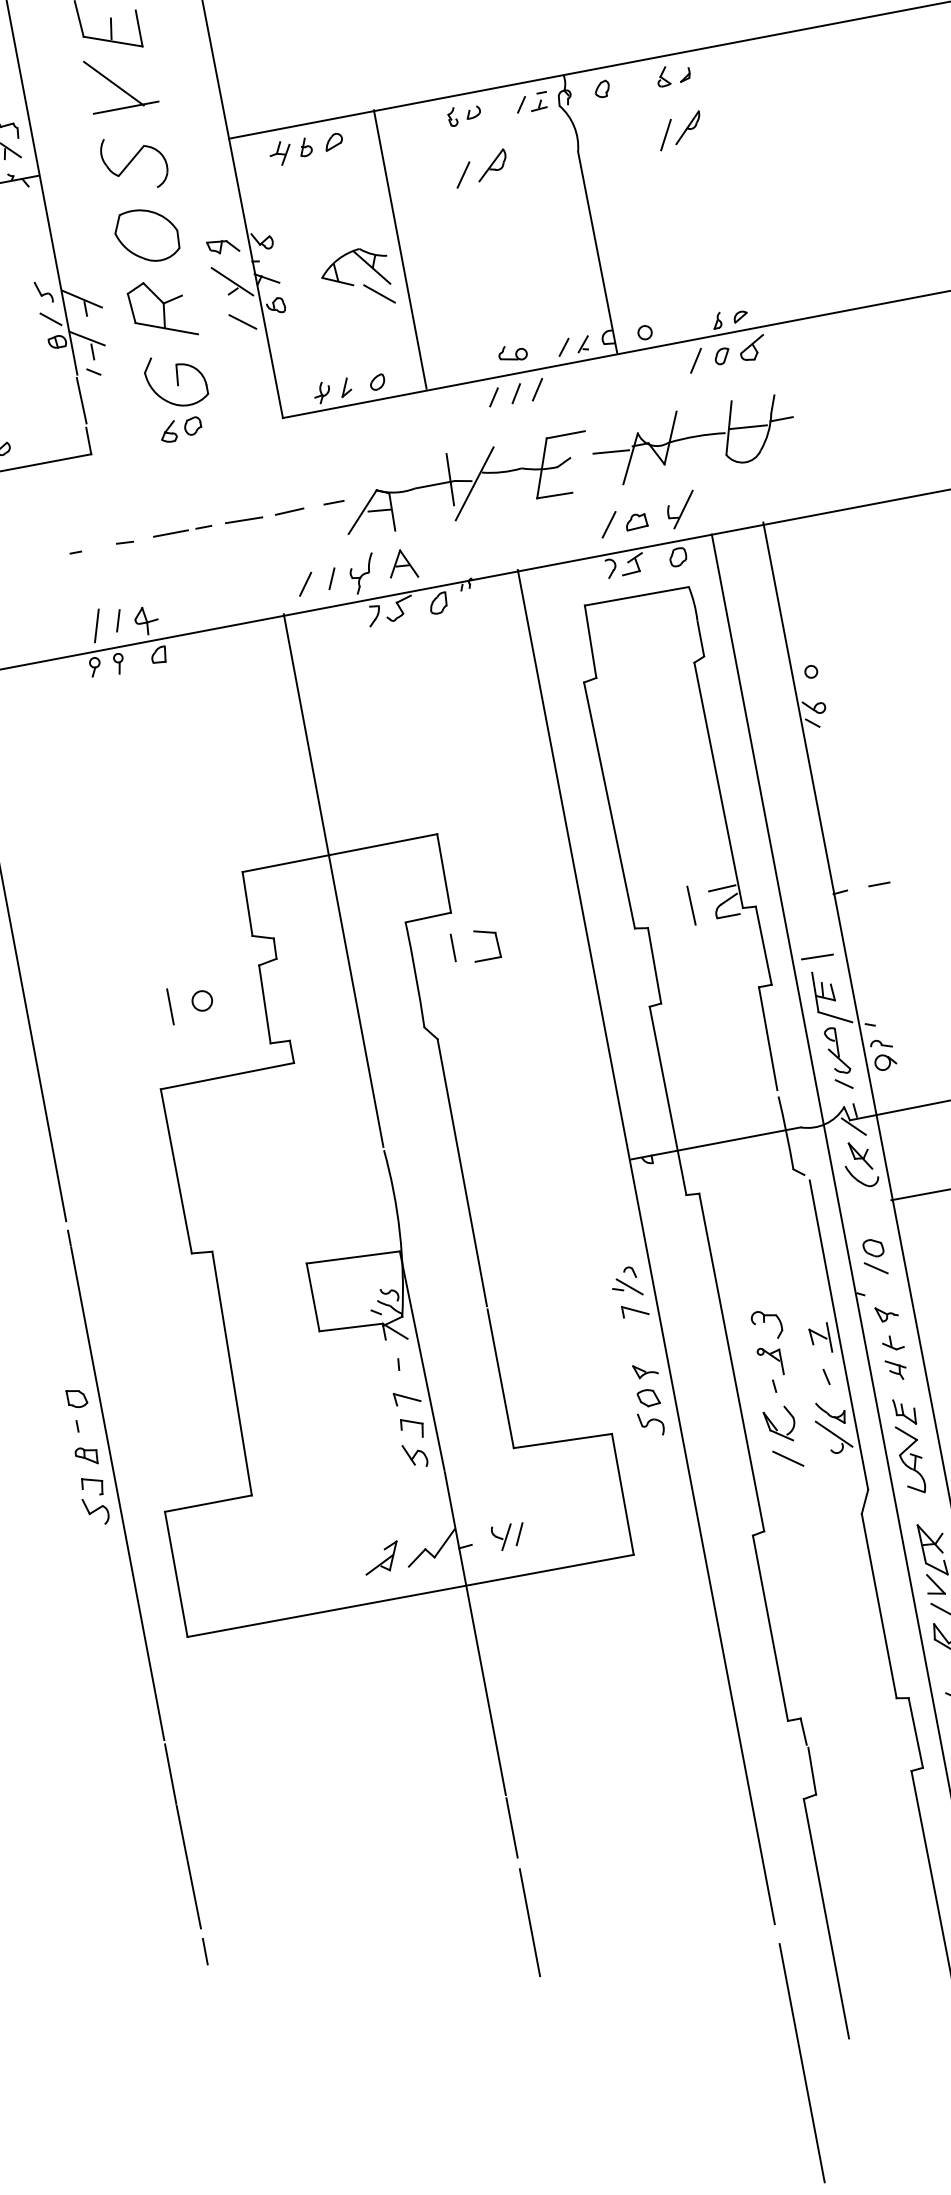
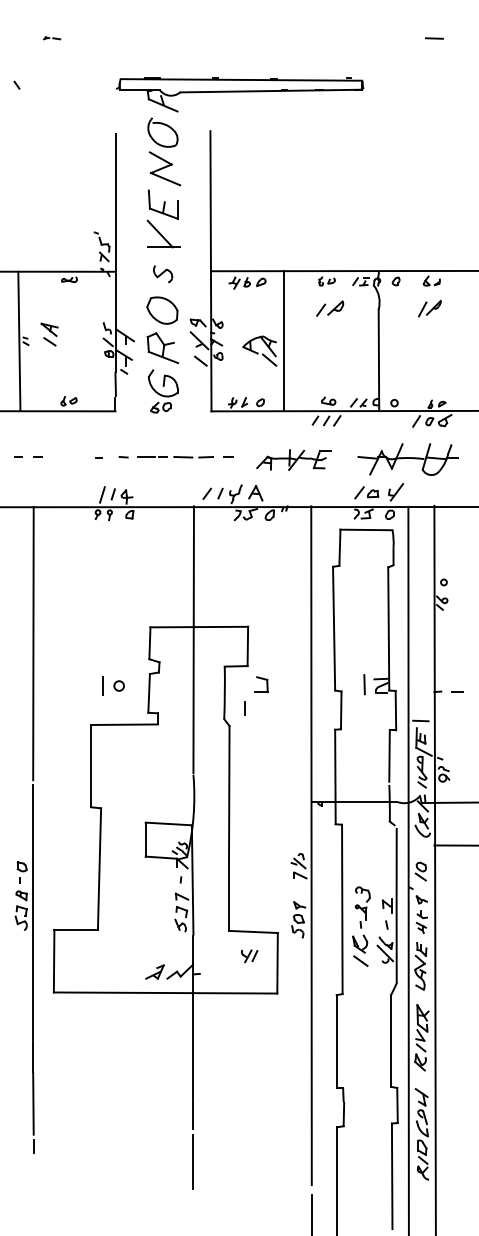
part: (133, 161) -> (162, 273), size x0.6
part: (464, 483) -> (293, 459), size x0.6
line: (451, 948) -> (244, 708), moved
part: (508, 1537) -> (249, 956), moved

